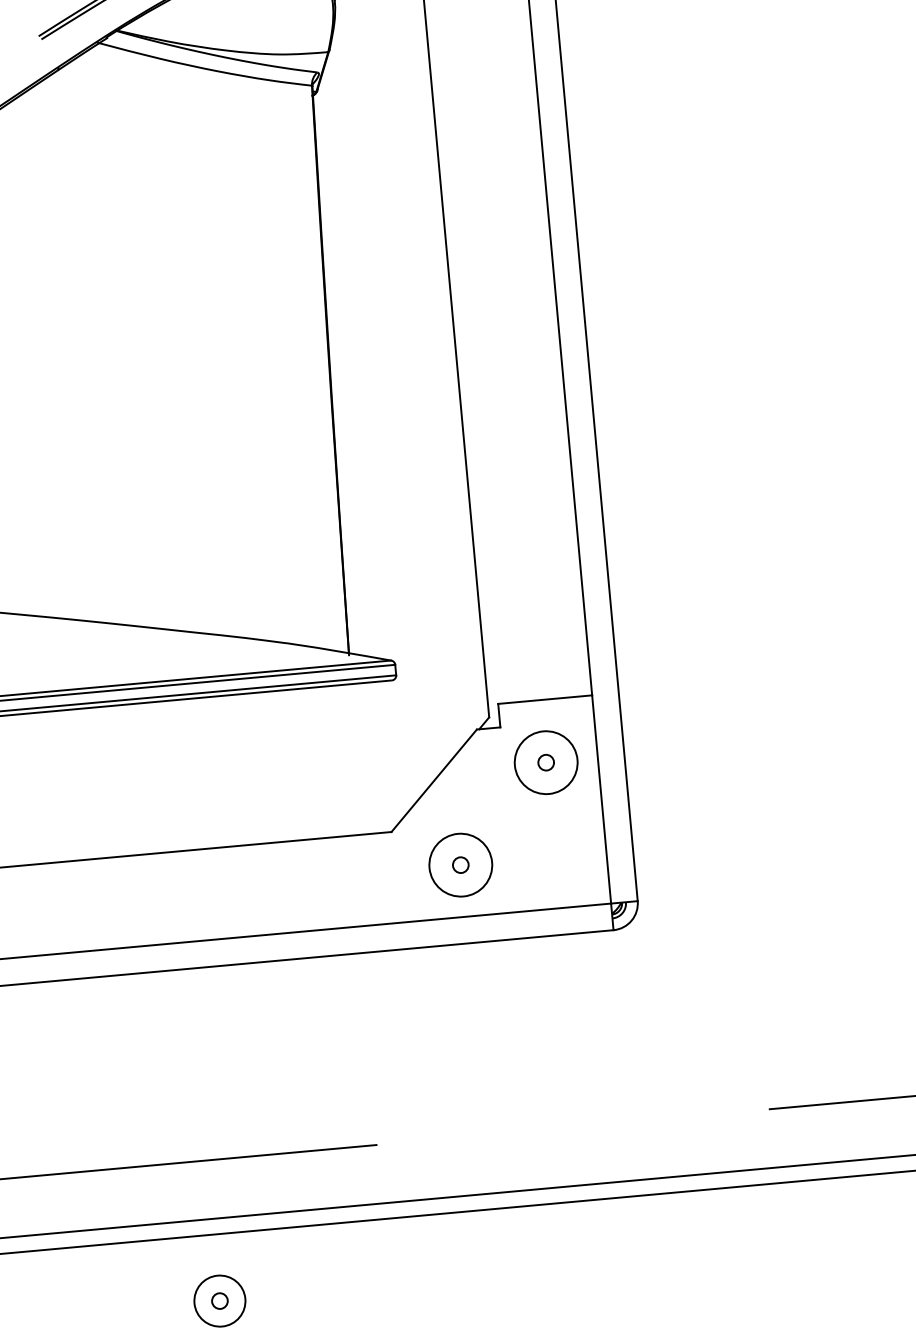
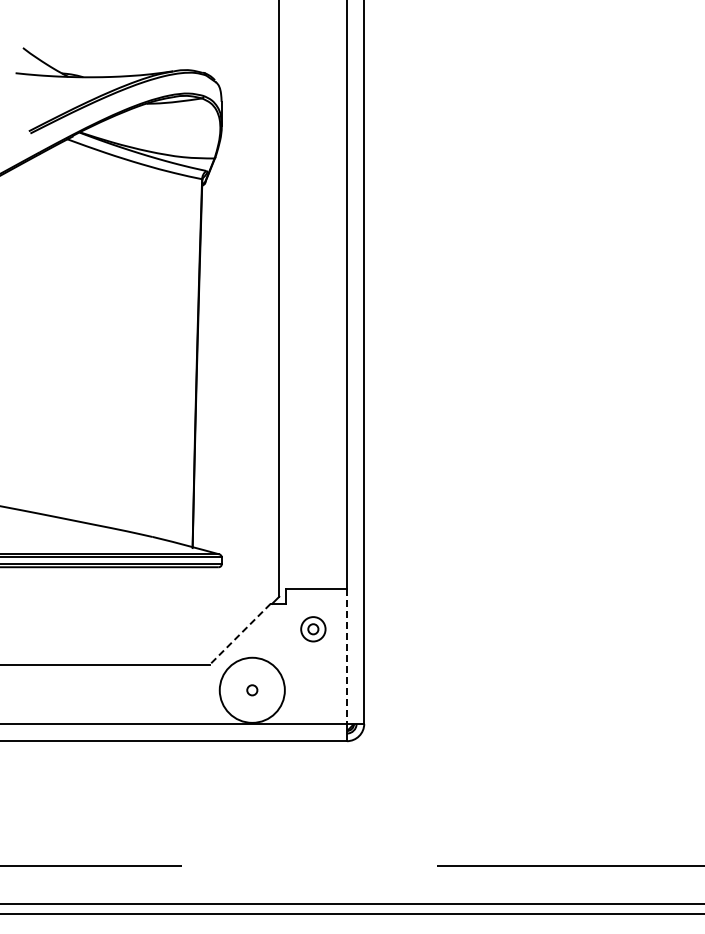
circle: (546, 761) -> (313, 628), size x0.6
line: (433, 781) -> (239, 634), solid -> dashed
line: (600, 799) -> (346, 656), solid -> dashed
circle: (459, 863) -> (251, 689), size x1.6

